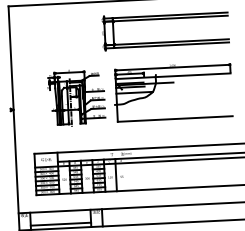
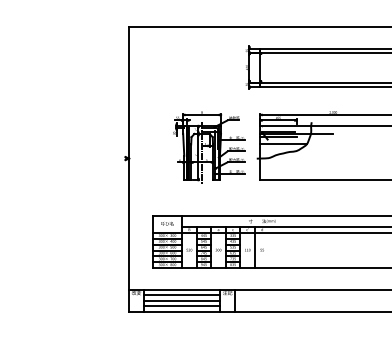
line: (60, 215) -> (181, 295), added
line: (60, 219) -> (181, 300), added

